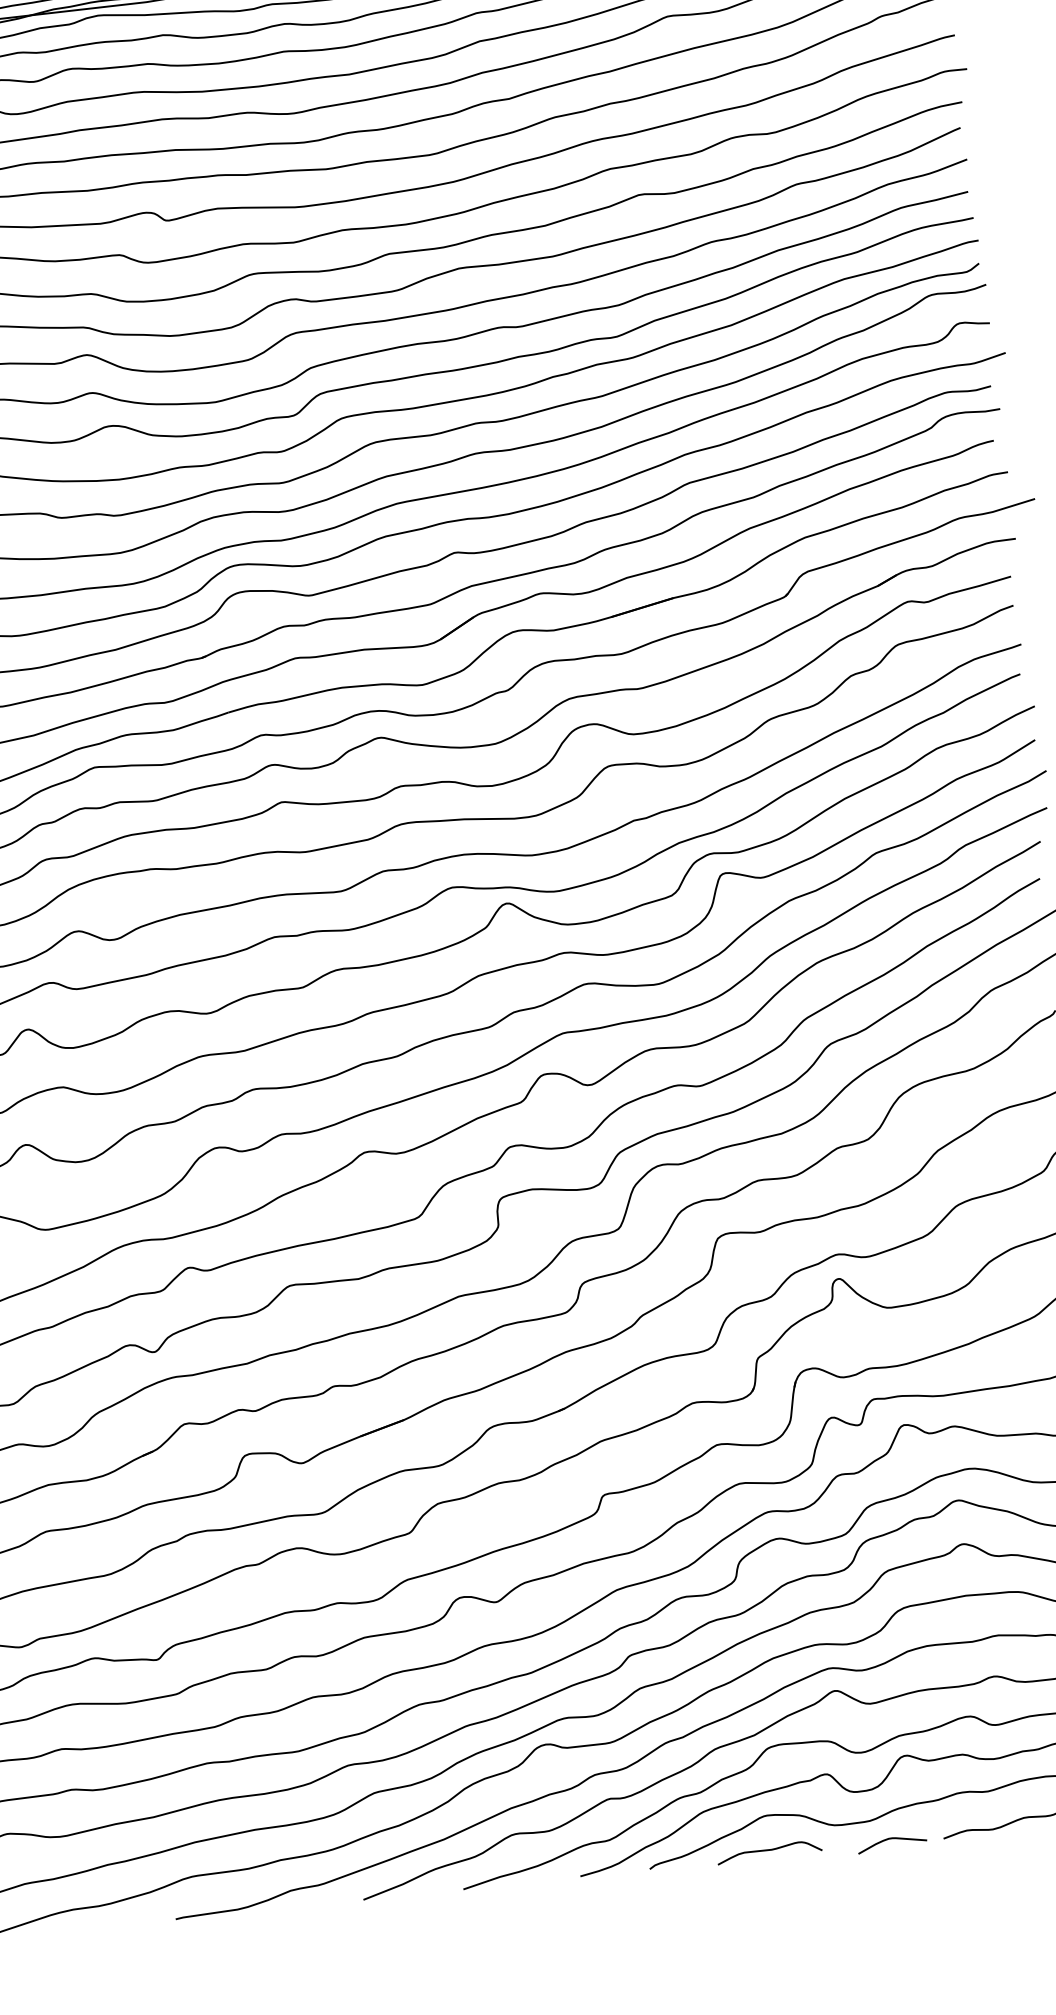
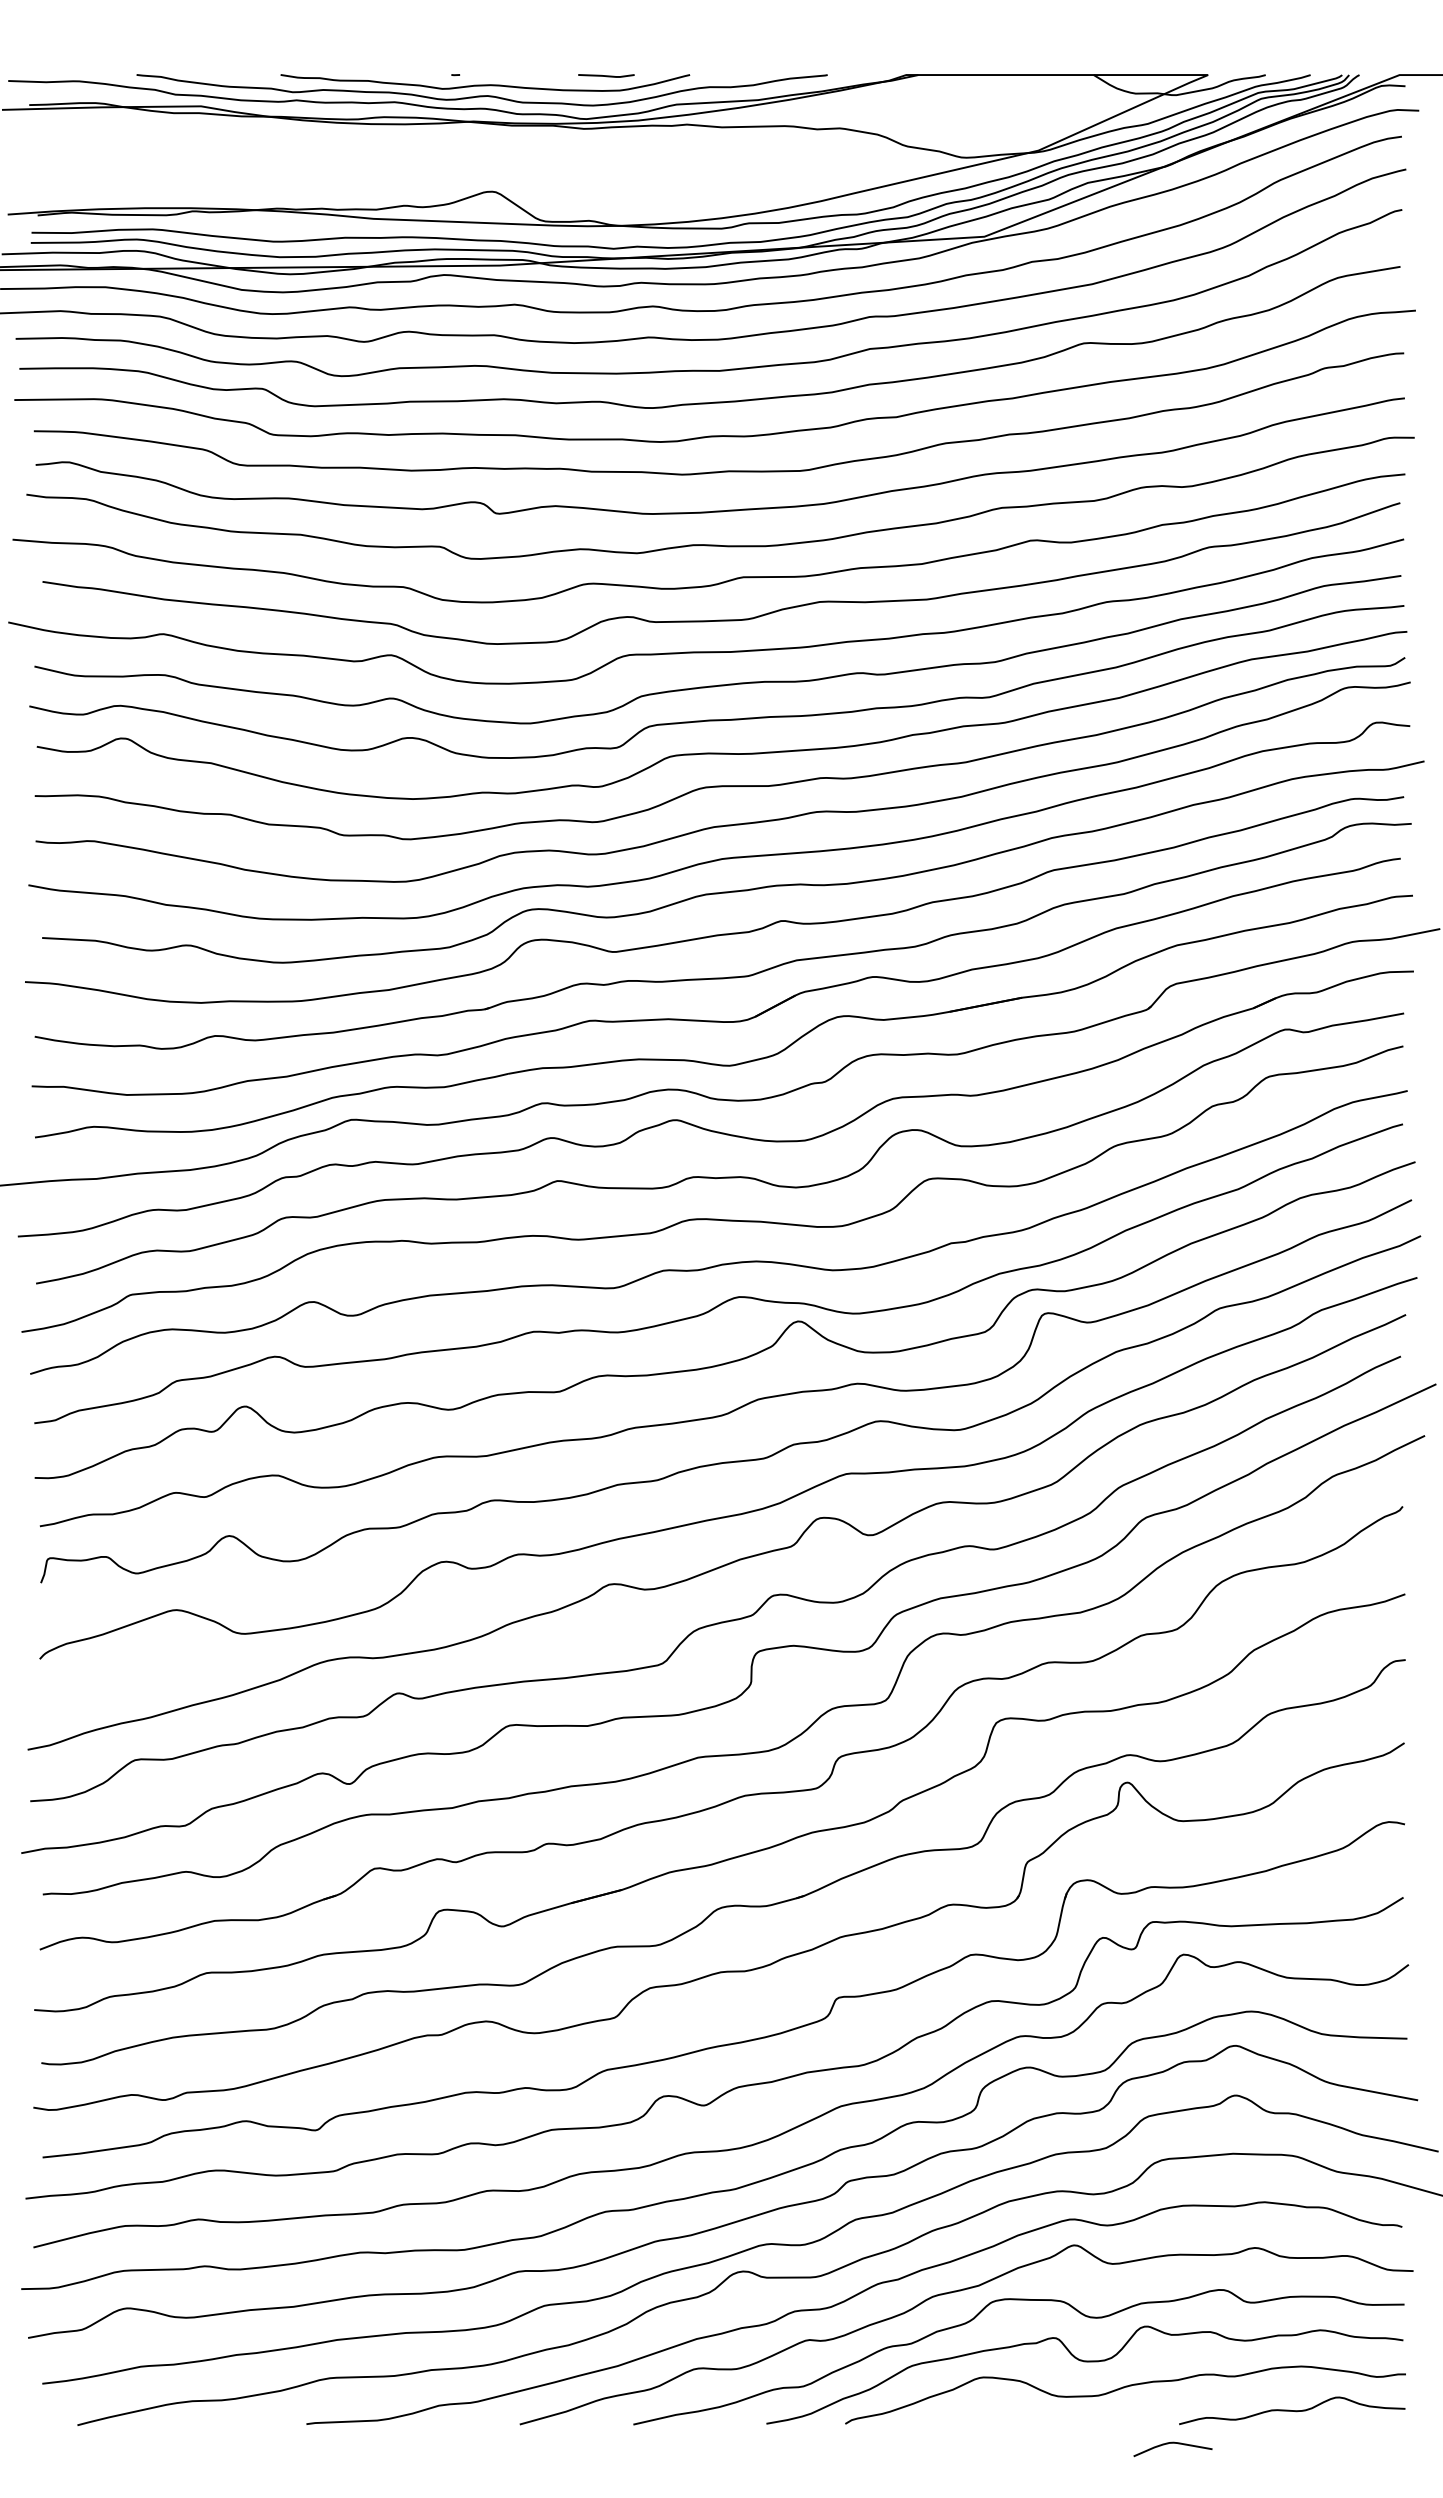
curve: (891, 1839) -> (1172, 2443), moved
curve: (769, 1851) -> (981, 2417), removed

